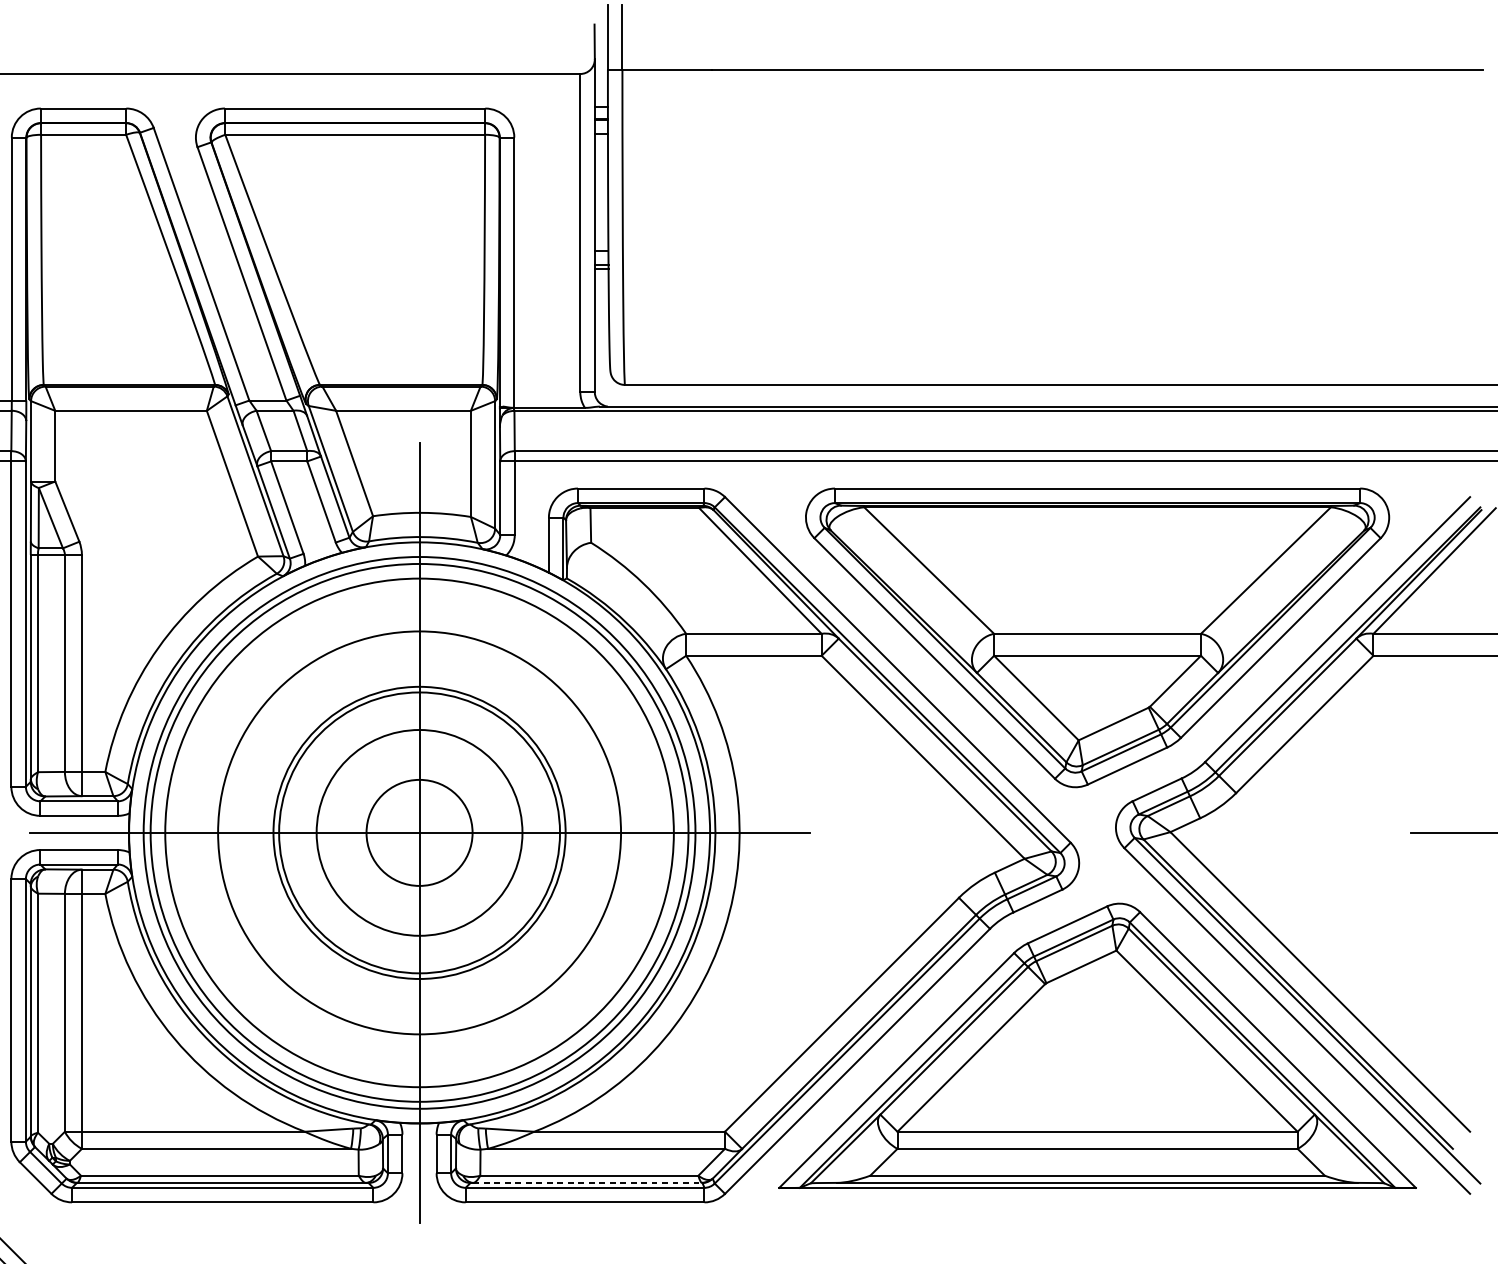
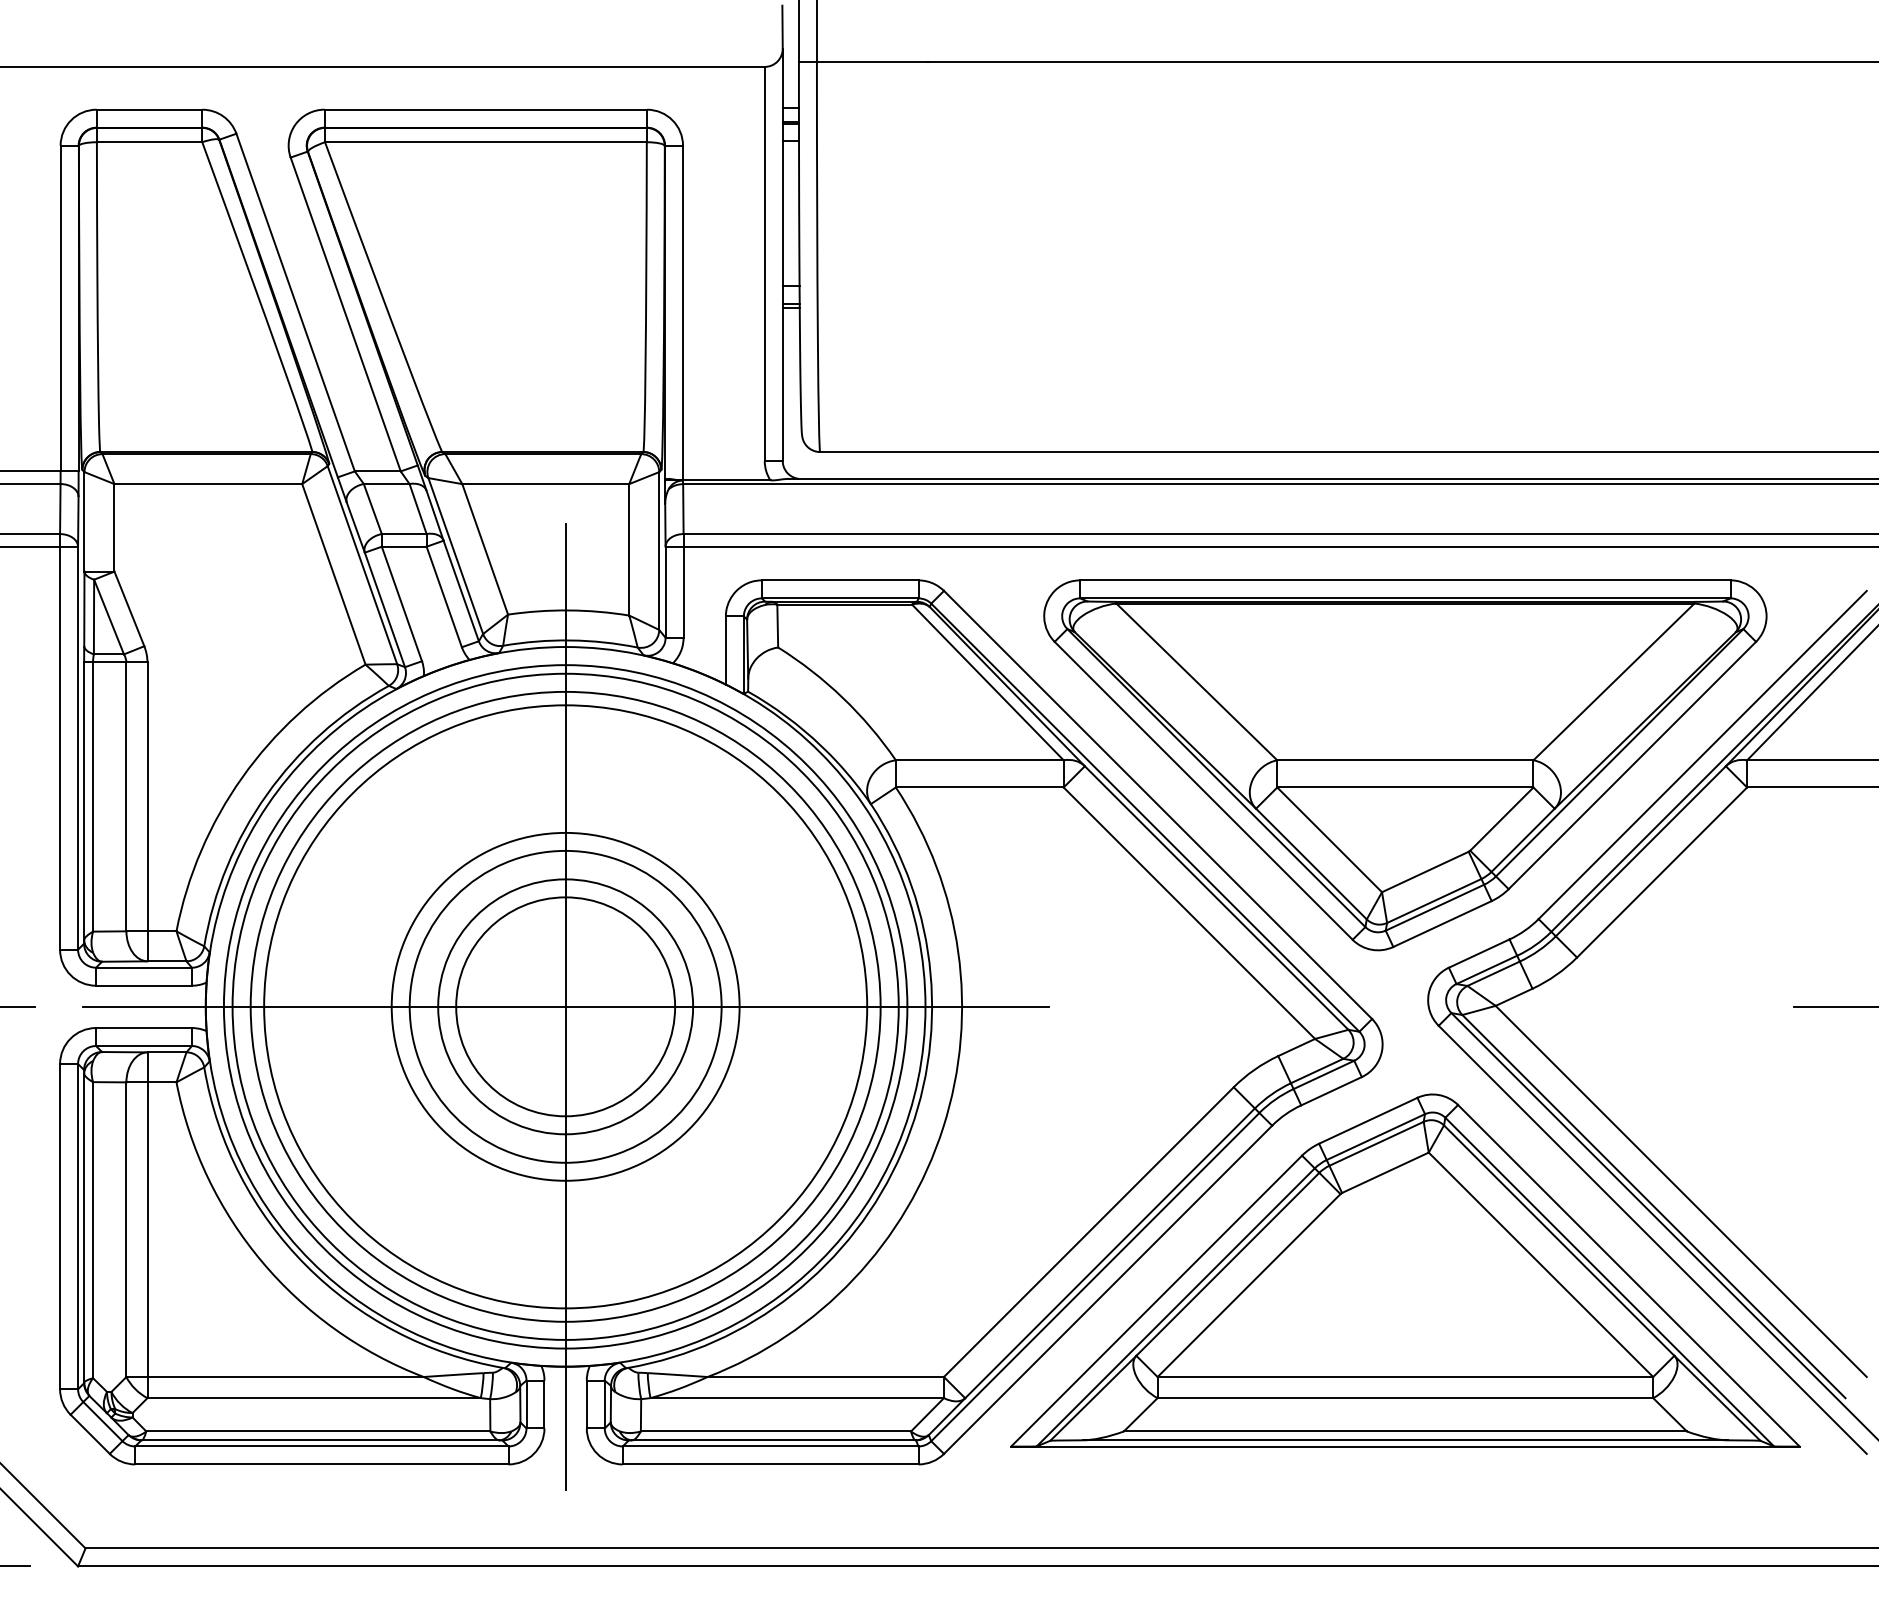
circle: (419, 832) -> (565, 1006), size x0.62
circle: (419, 832) -> (565, 1006), size x1.67
circle: (419, 832) -> (565, 1006), size x1.67
line: (587, 1183) -> (773, 1440), dashed -> solid

